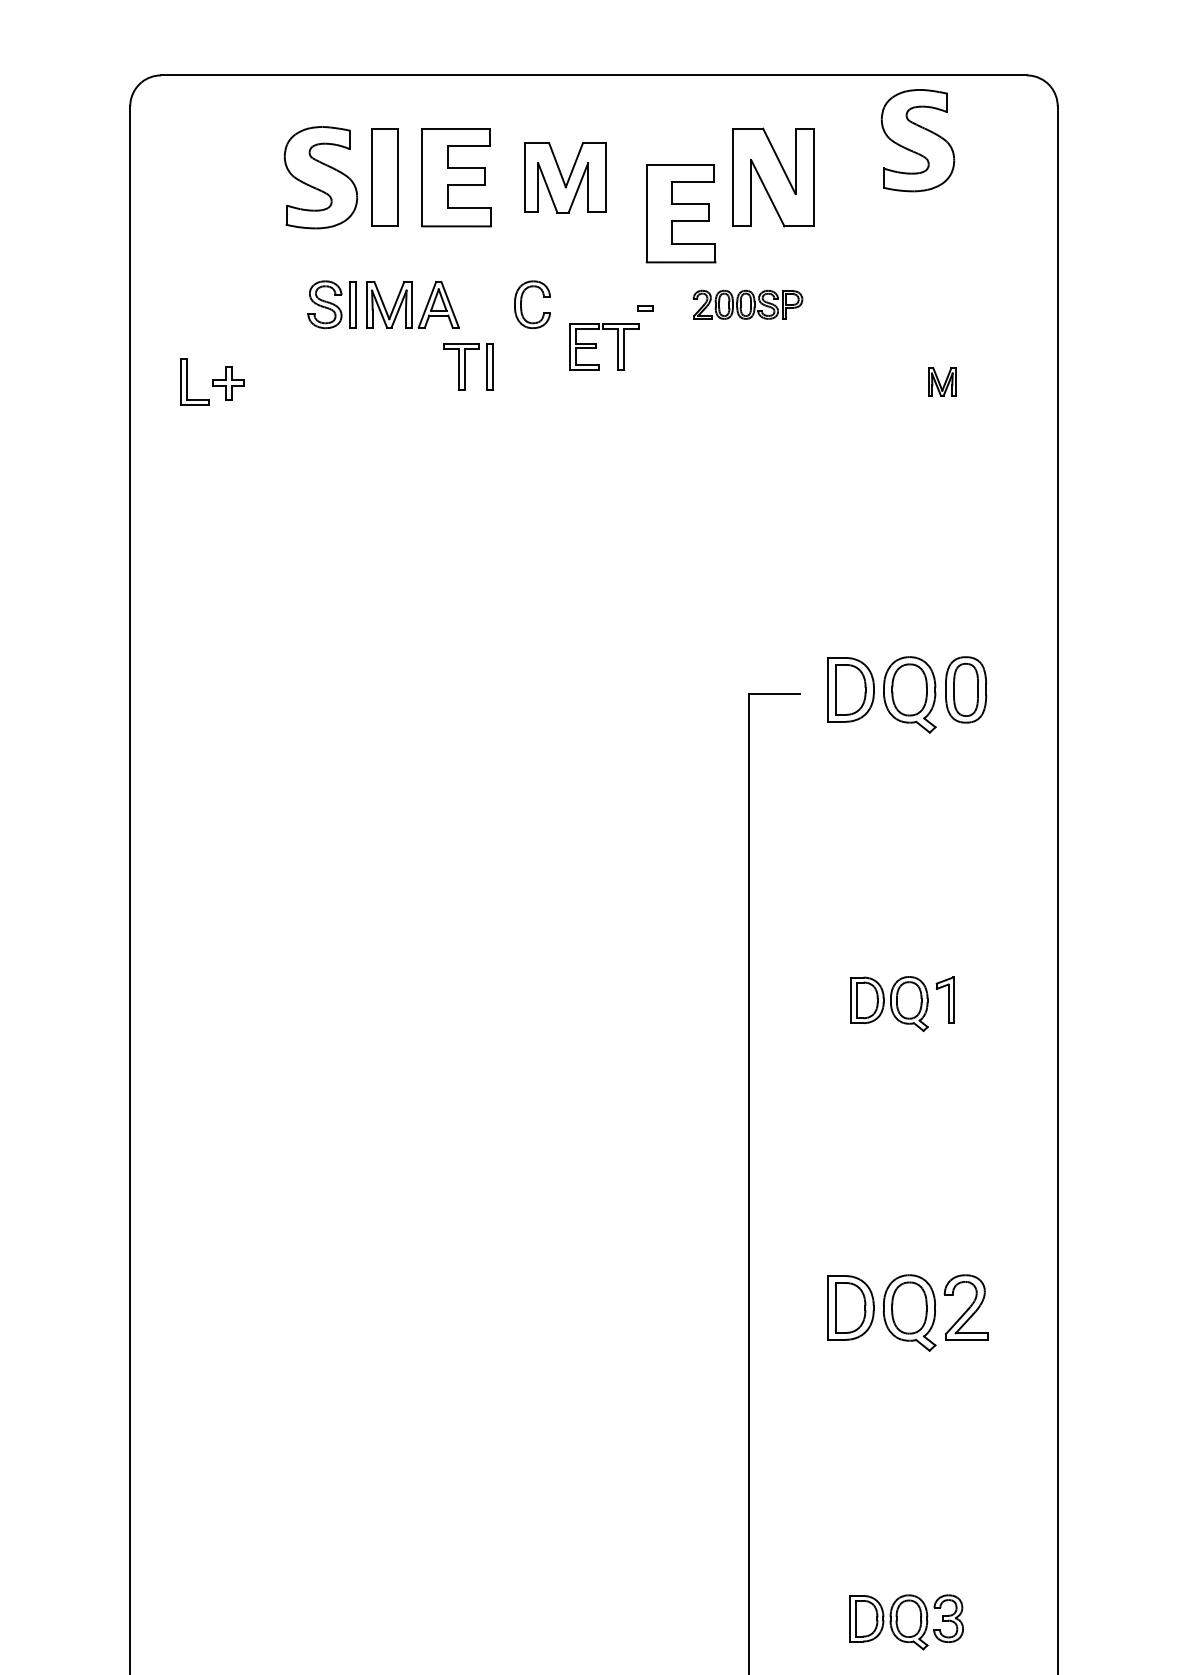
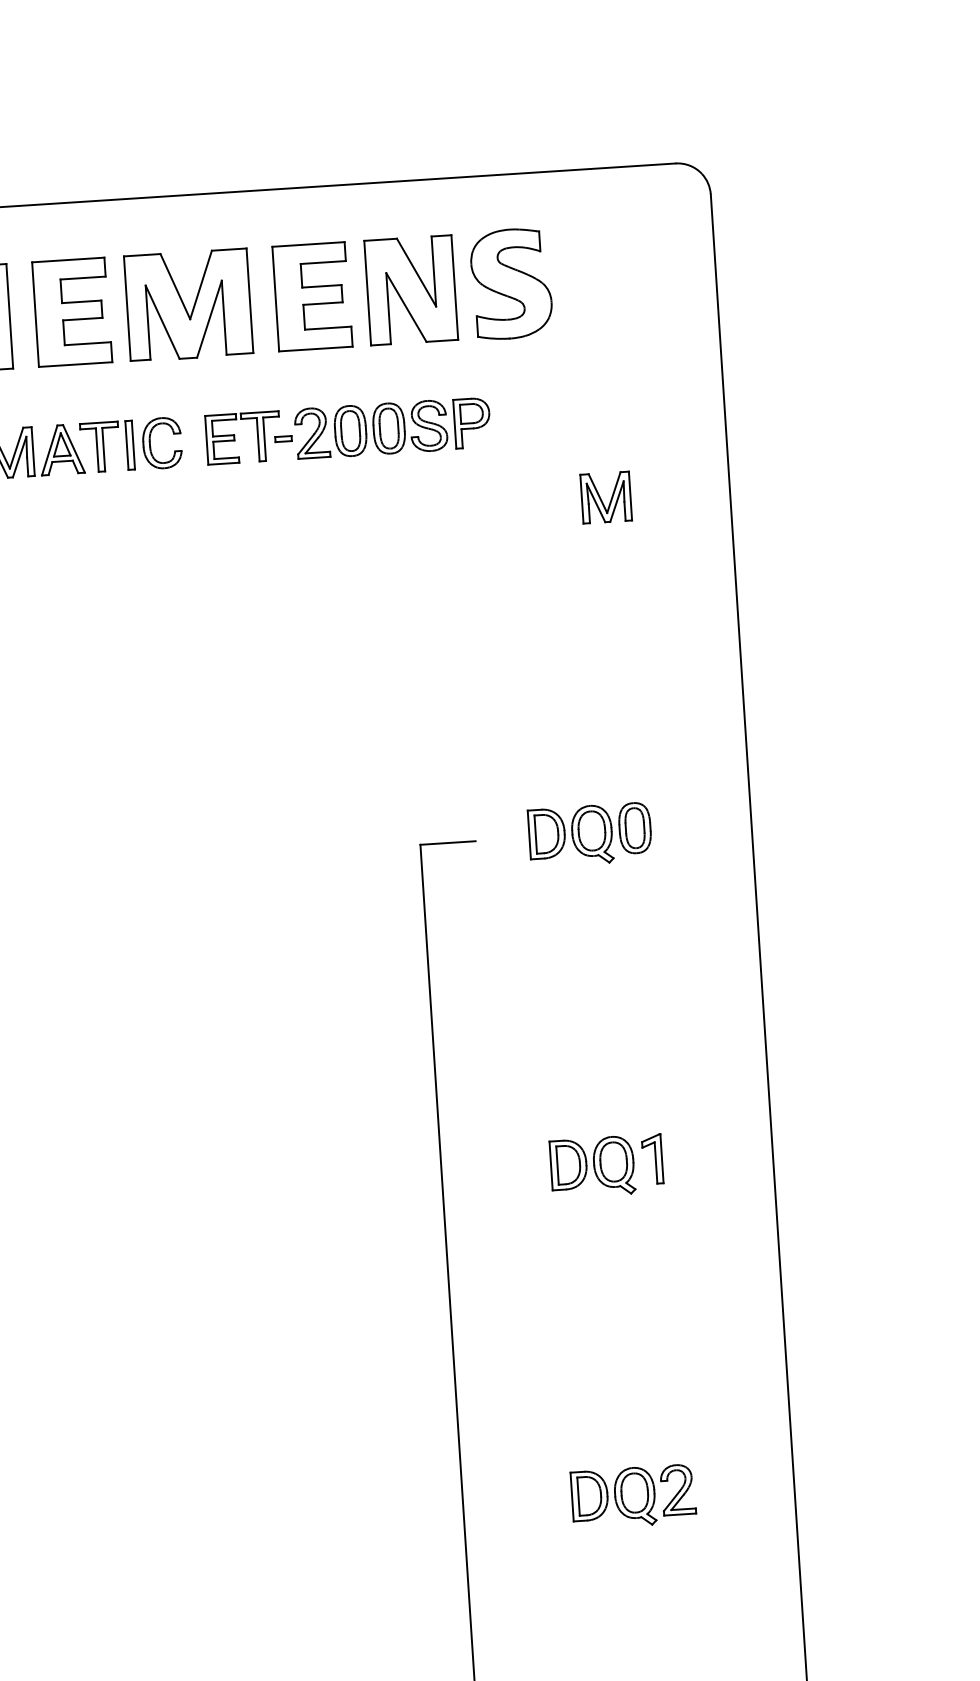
part: (918, 140) -> (512, 283), moved
part: (565, 177) -> (188, 304), size x1.43
part: (681, 213) -> (312, 296), moved
part: (747, 304) -> (392, 428), size x1.67
part: (596, 346) -> (234, 438), moved
part: (468, 366) -> (107, 446), moved
part: (942, 381) -> (606, 497), size x1.67
part: (906, 694) -> (589, 834), size x0.71
part: (907, 1313) -> (633, 1497), size x0.71

